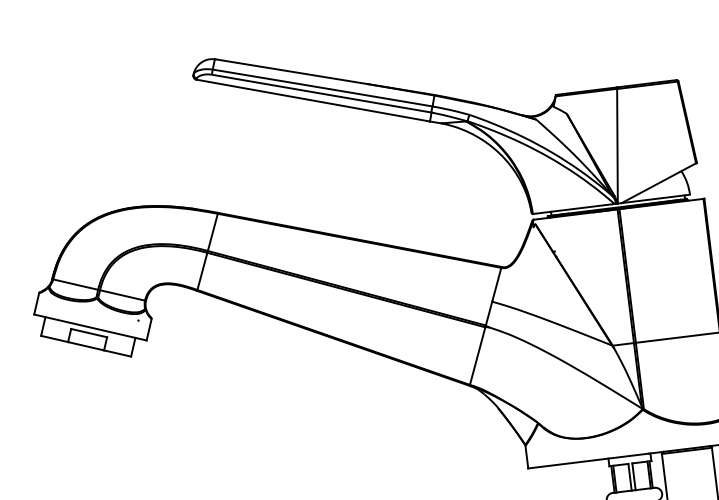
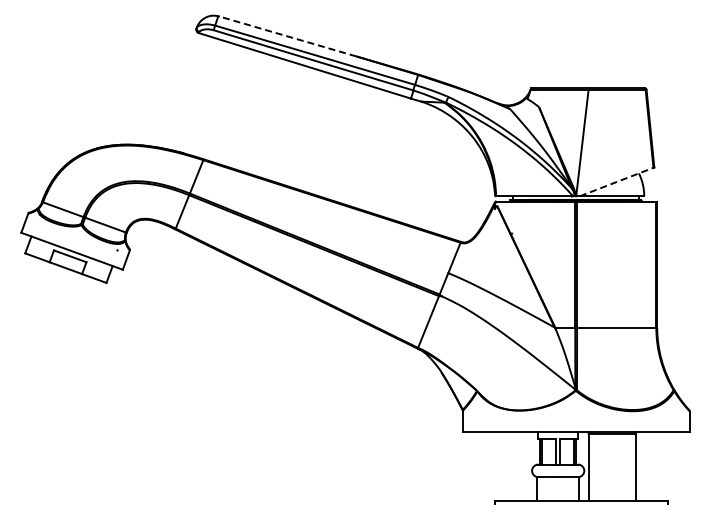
line: (290, 71) -> (287, 36), solid -> dashed
line: (659, 182) -> (617, 181), solid -> dashed

